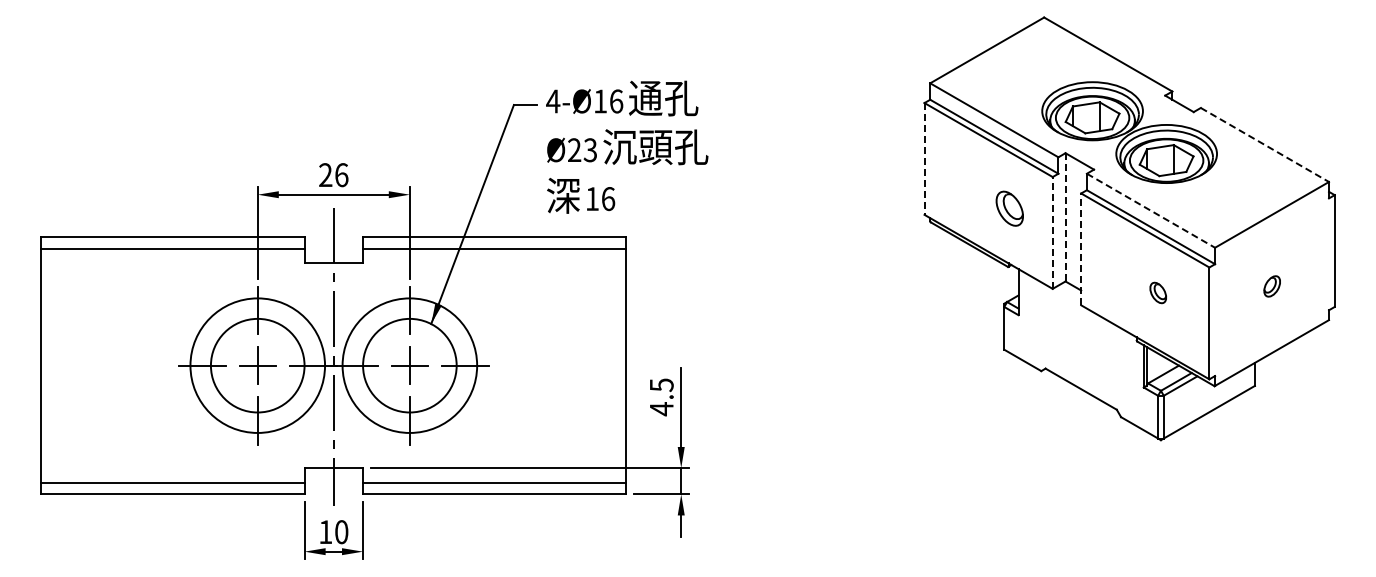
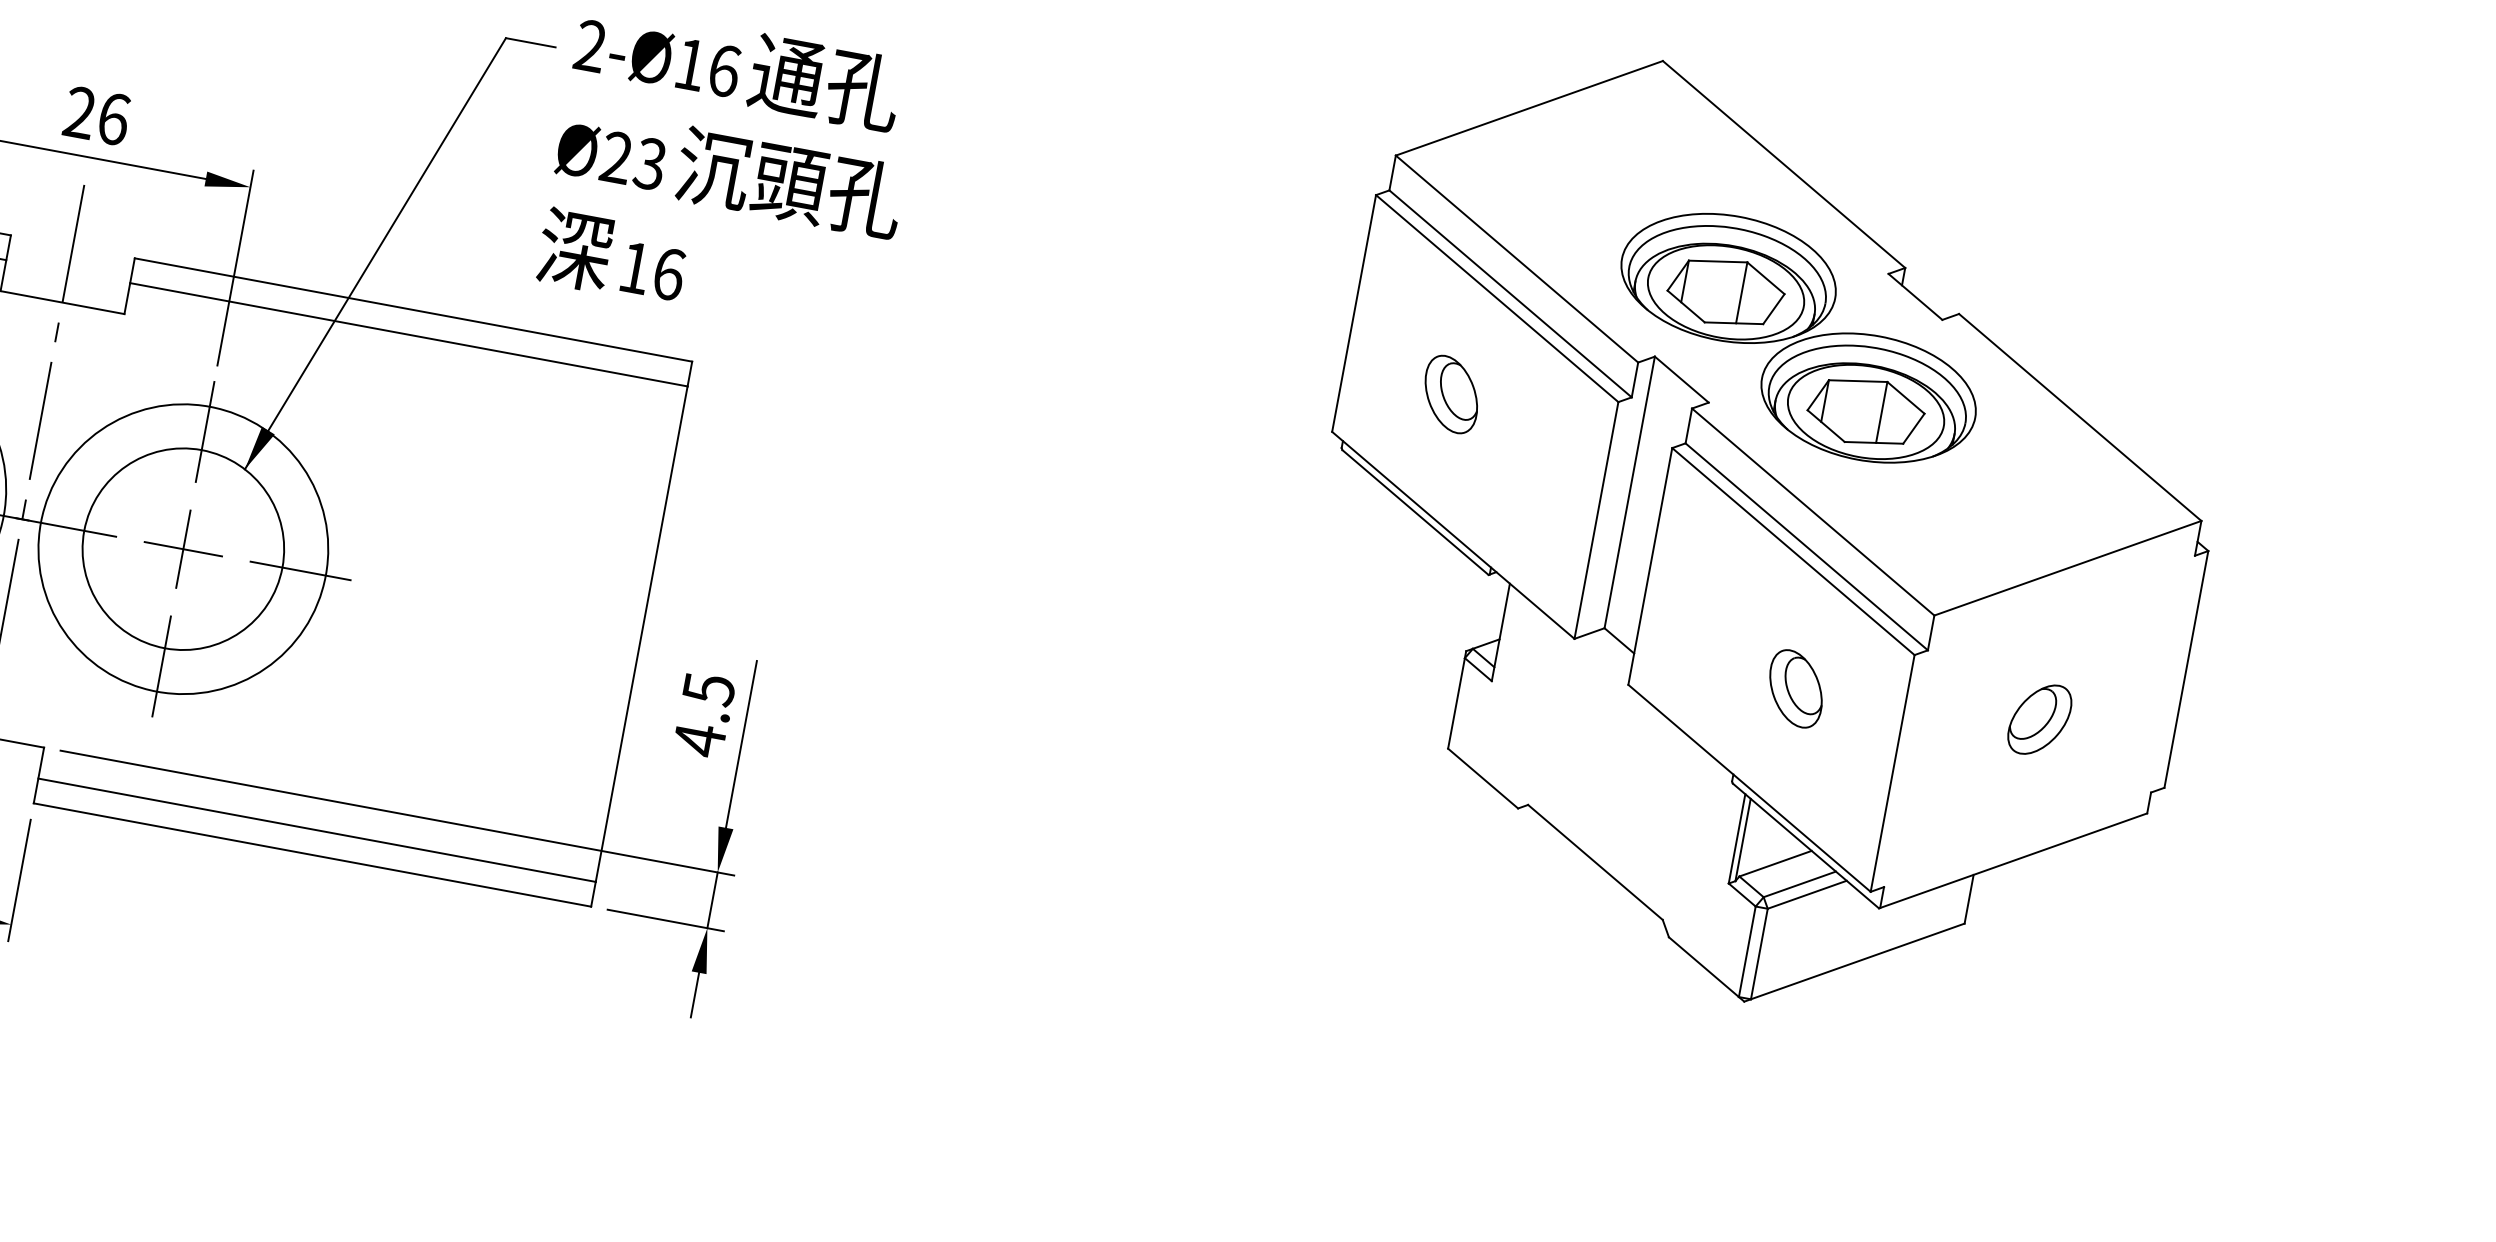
text: (553, 101) -> (591, 46), 4-Ø16 -> 2-Ø16
line: (1265, 145) -> (2081, 418), dashed -> solid
line: (924, 158) -> (1354, 312), dashed -> solid
part: (1009, 208) -> (1450, 393), moved
line: (1151, 211) -> (1814, 513), dashed -> solid
line: (1065, 216) -> (1629, 490), dashed -> solid
line: (1052, 232) -> (1596, 519), dashed -> solid
line: (1081, 249) -> (1650, 566), dashed -> solid
part: (1272, 286) -> (2040, 720), size x1.67
part: (1158, 292) -> (1797, 688), size x1.67

